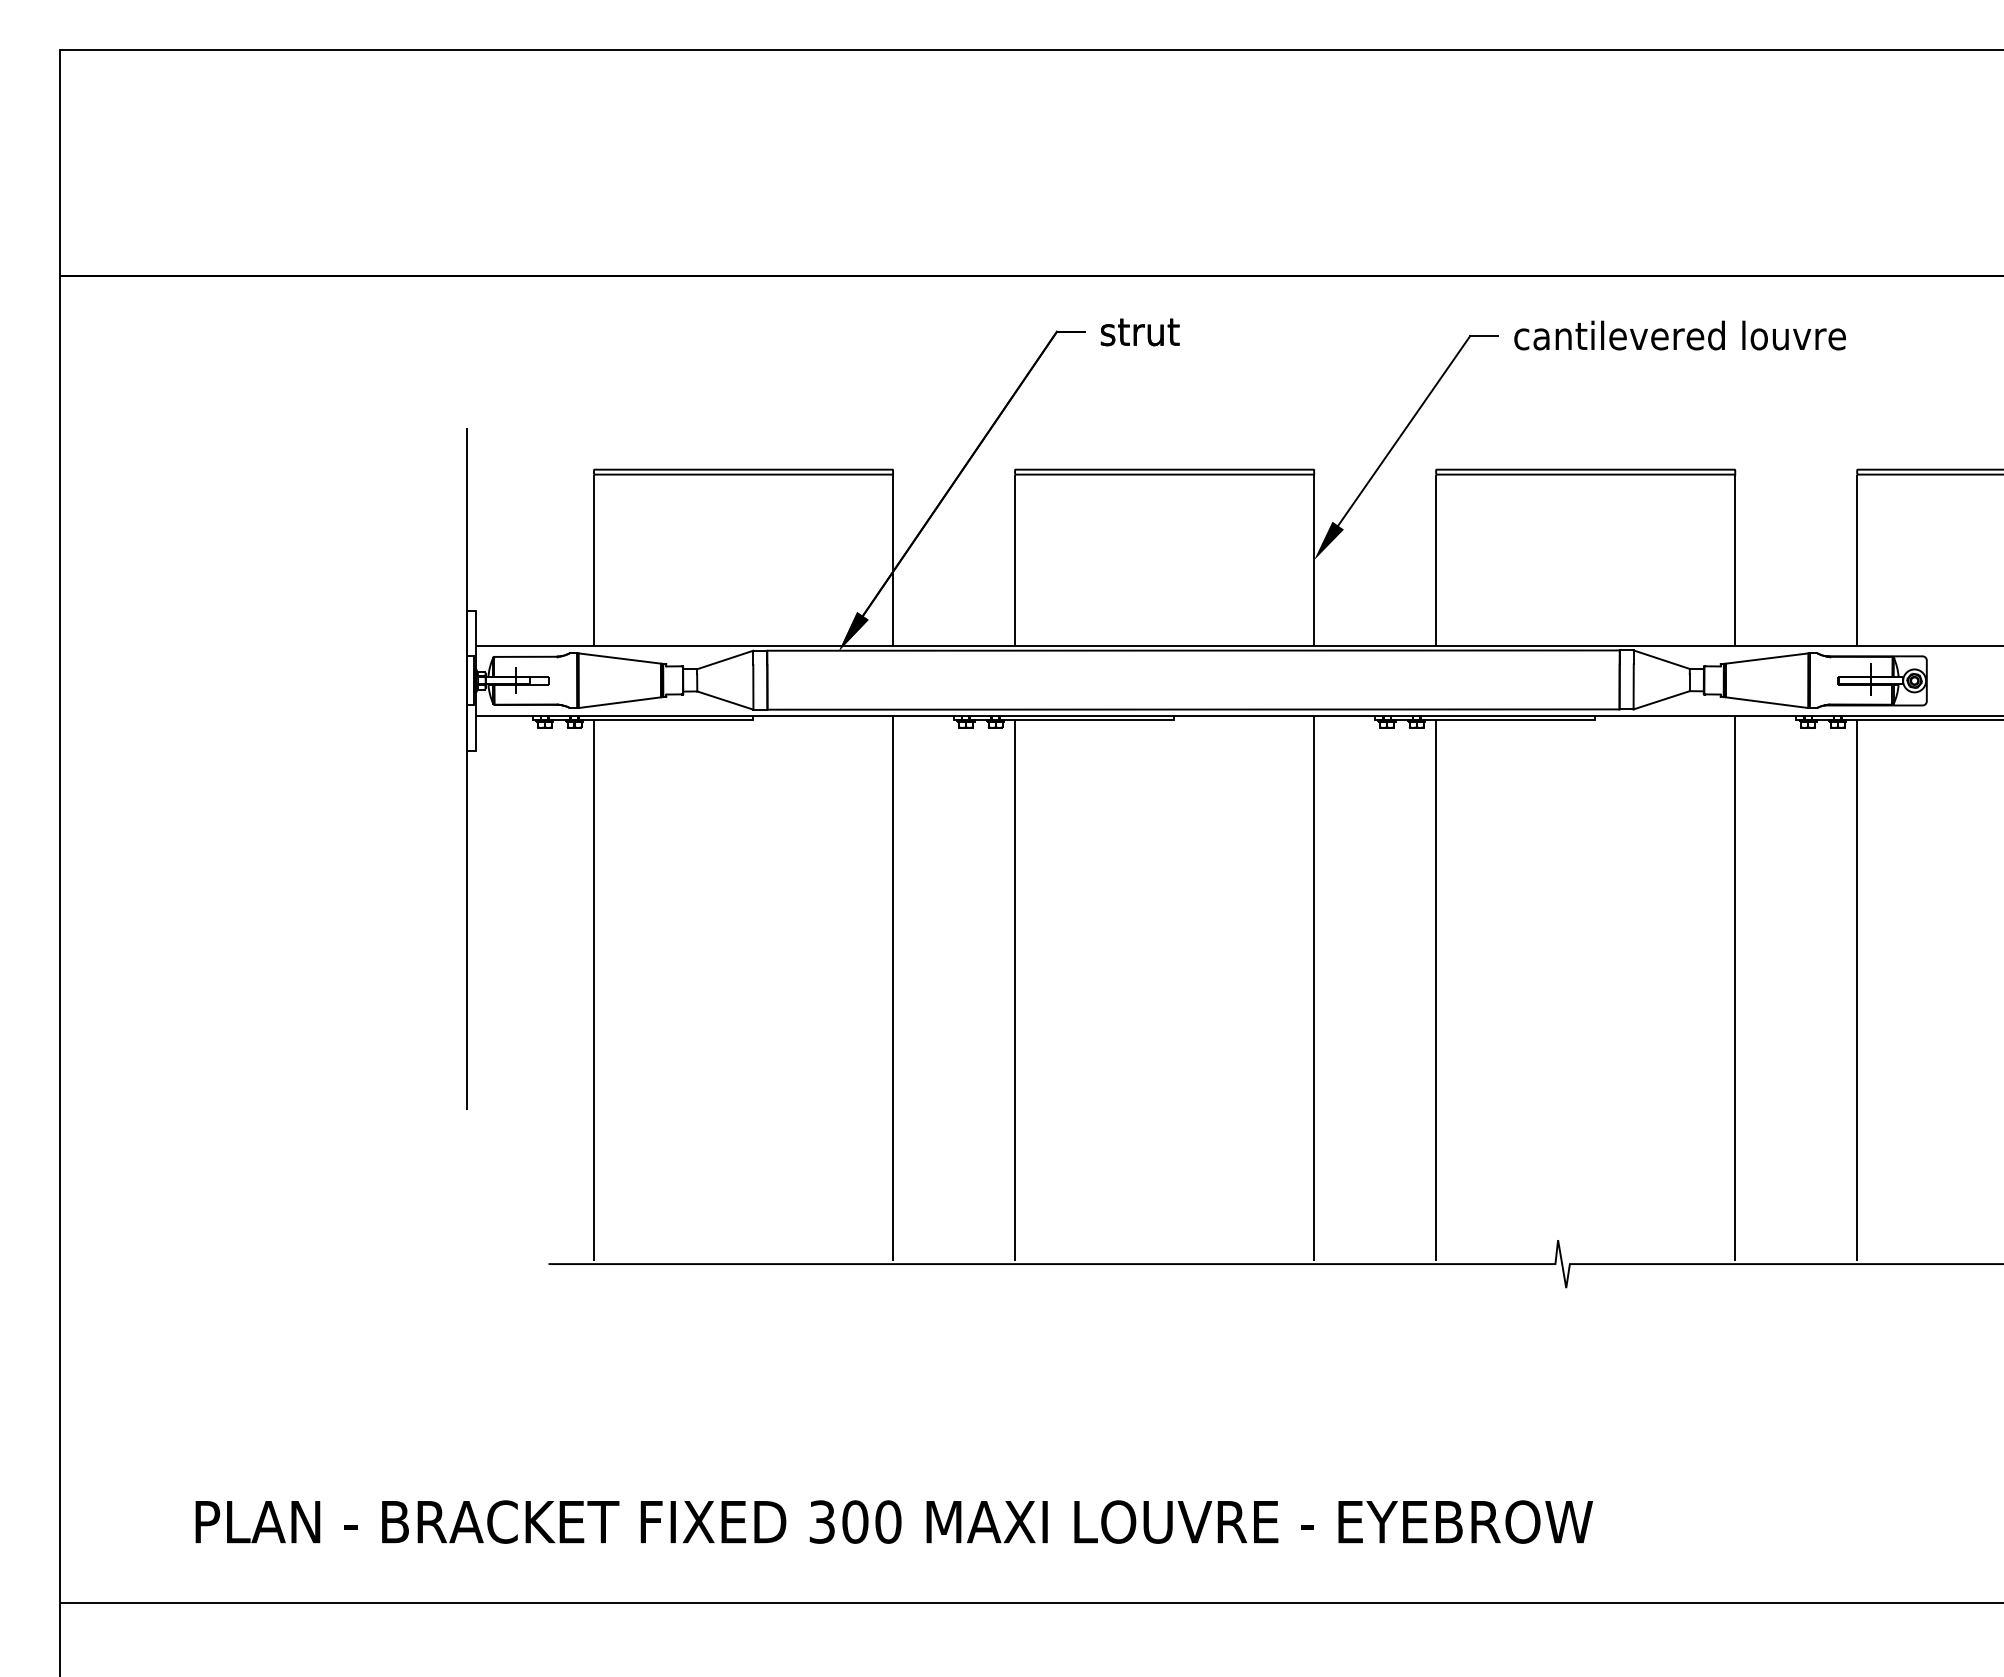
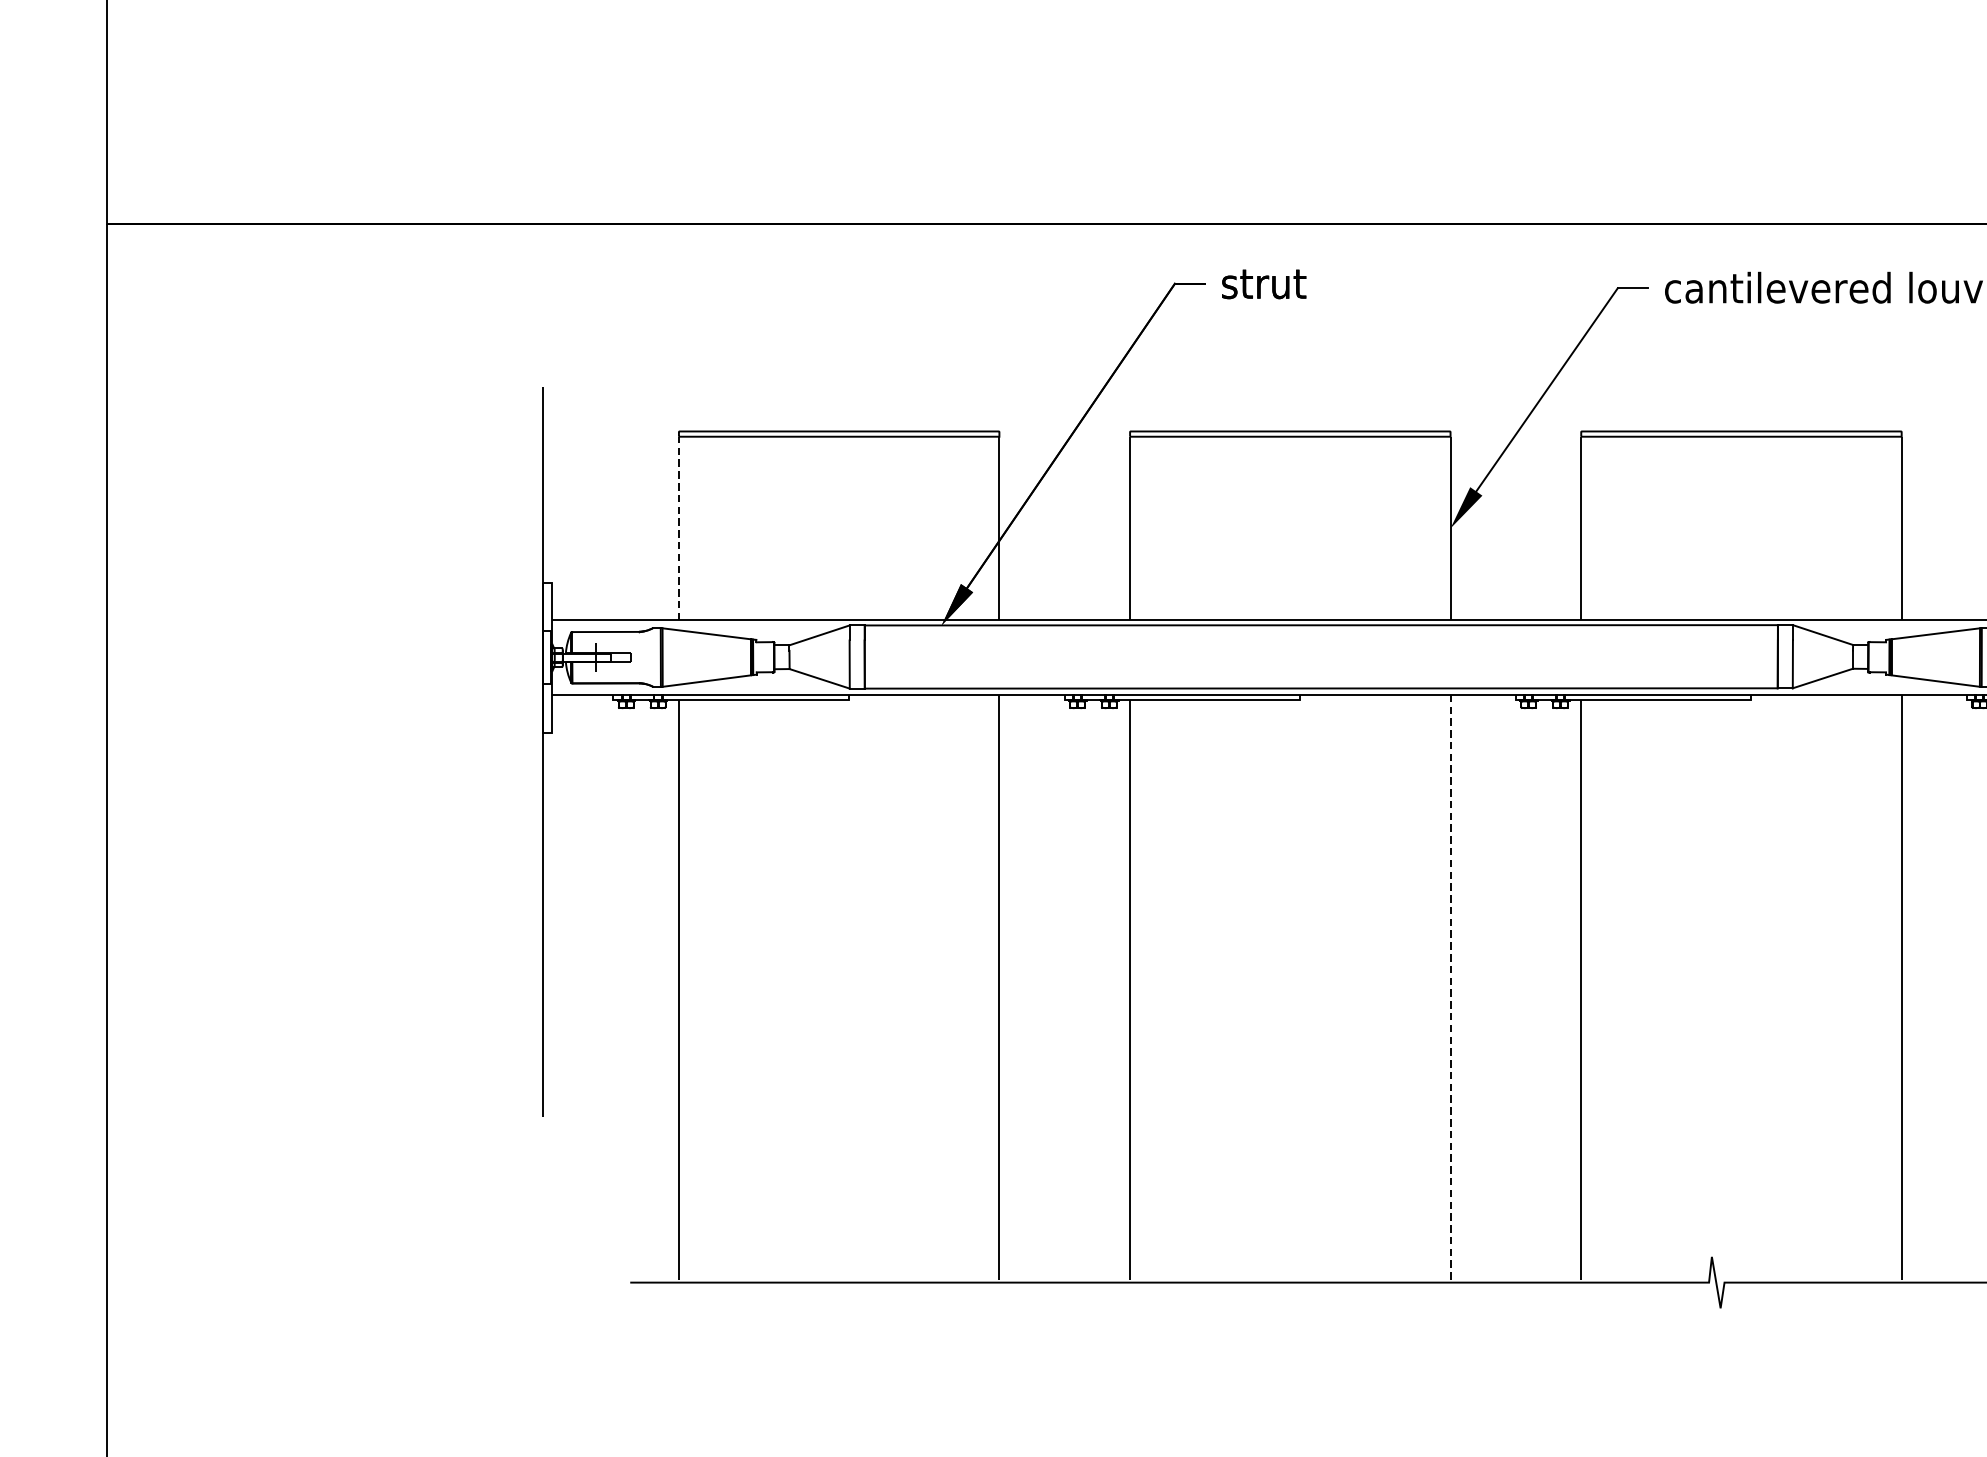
line: (593, 560) -> (678, 528), solid -> dashed
line: (1314, 988) -> (1450, 987), solid -> dashed

